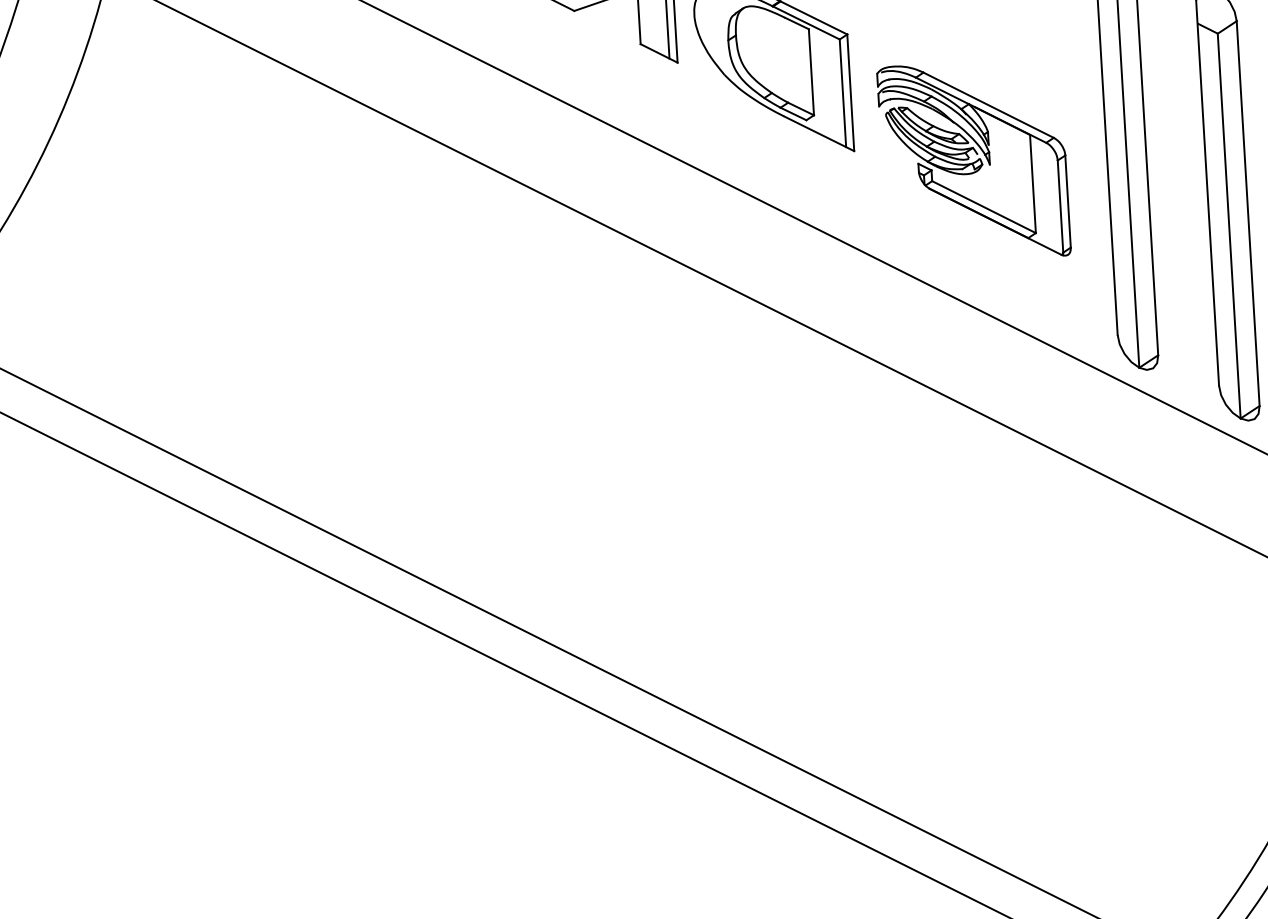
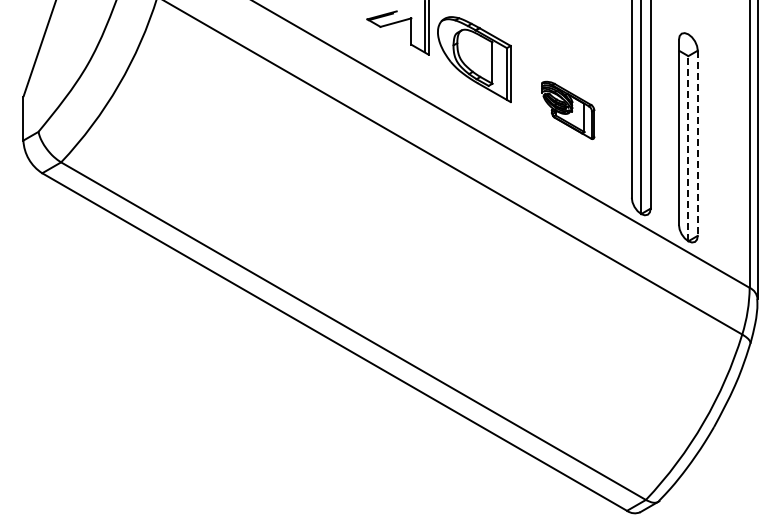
part: (973, 161) -> (567, 110), size x0.6
line: (1247, 214) -> (697, 143), solid -> dashed
line: (1229, 225) -> (688, 148), solid -> dashed

